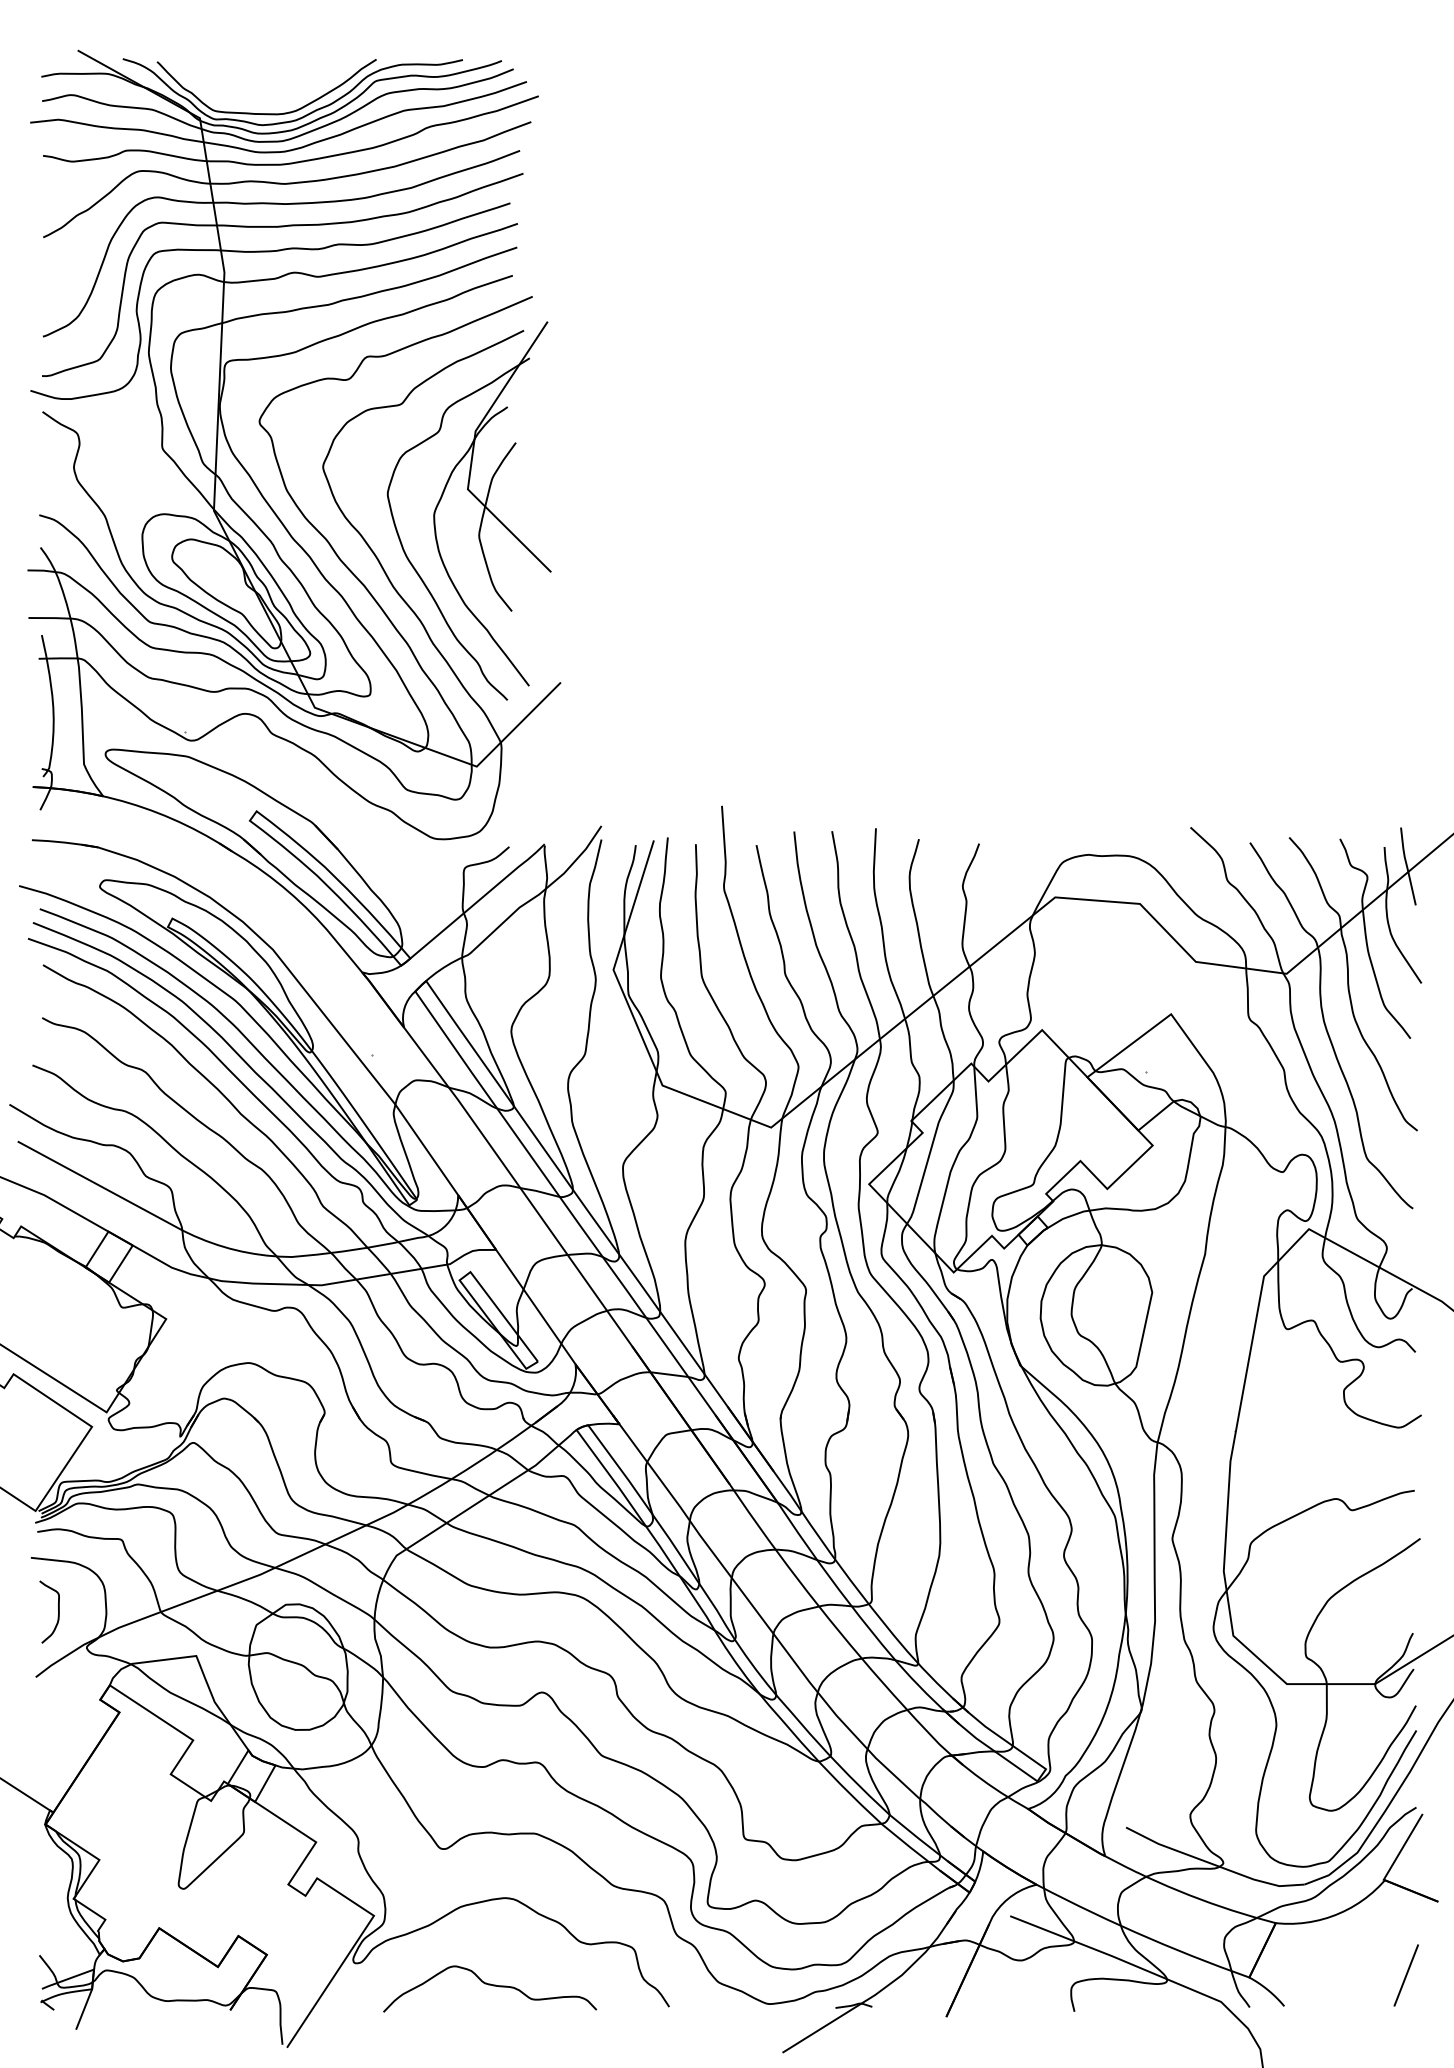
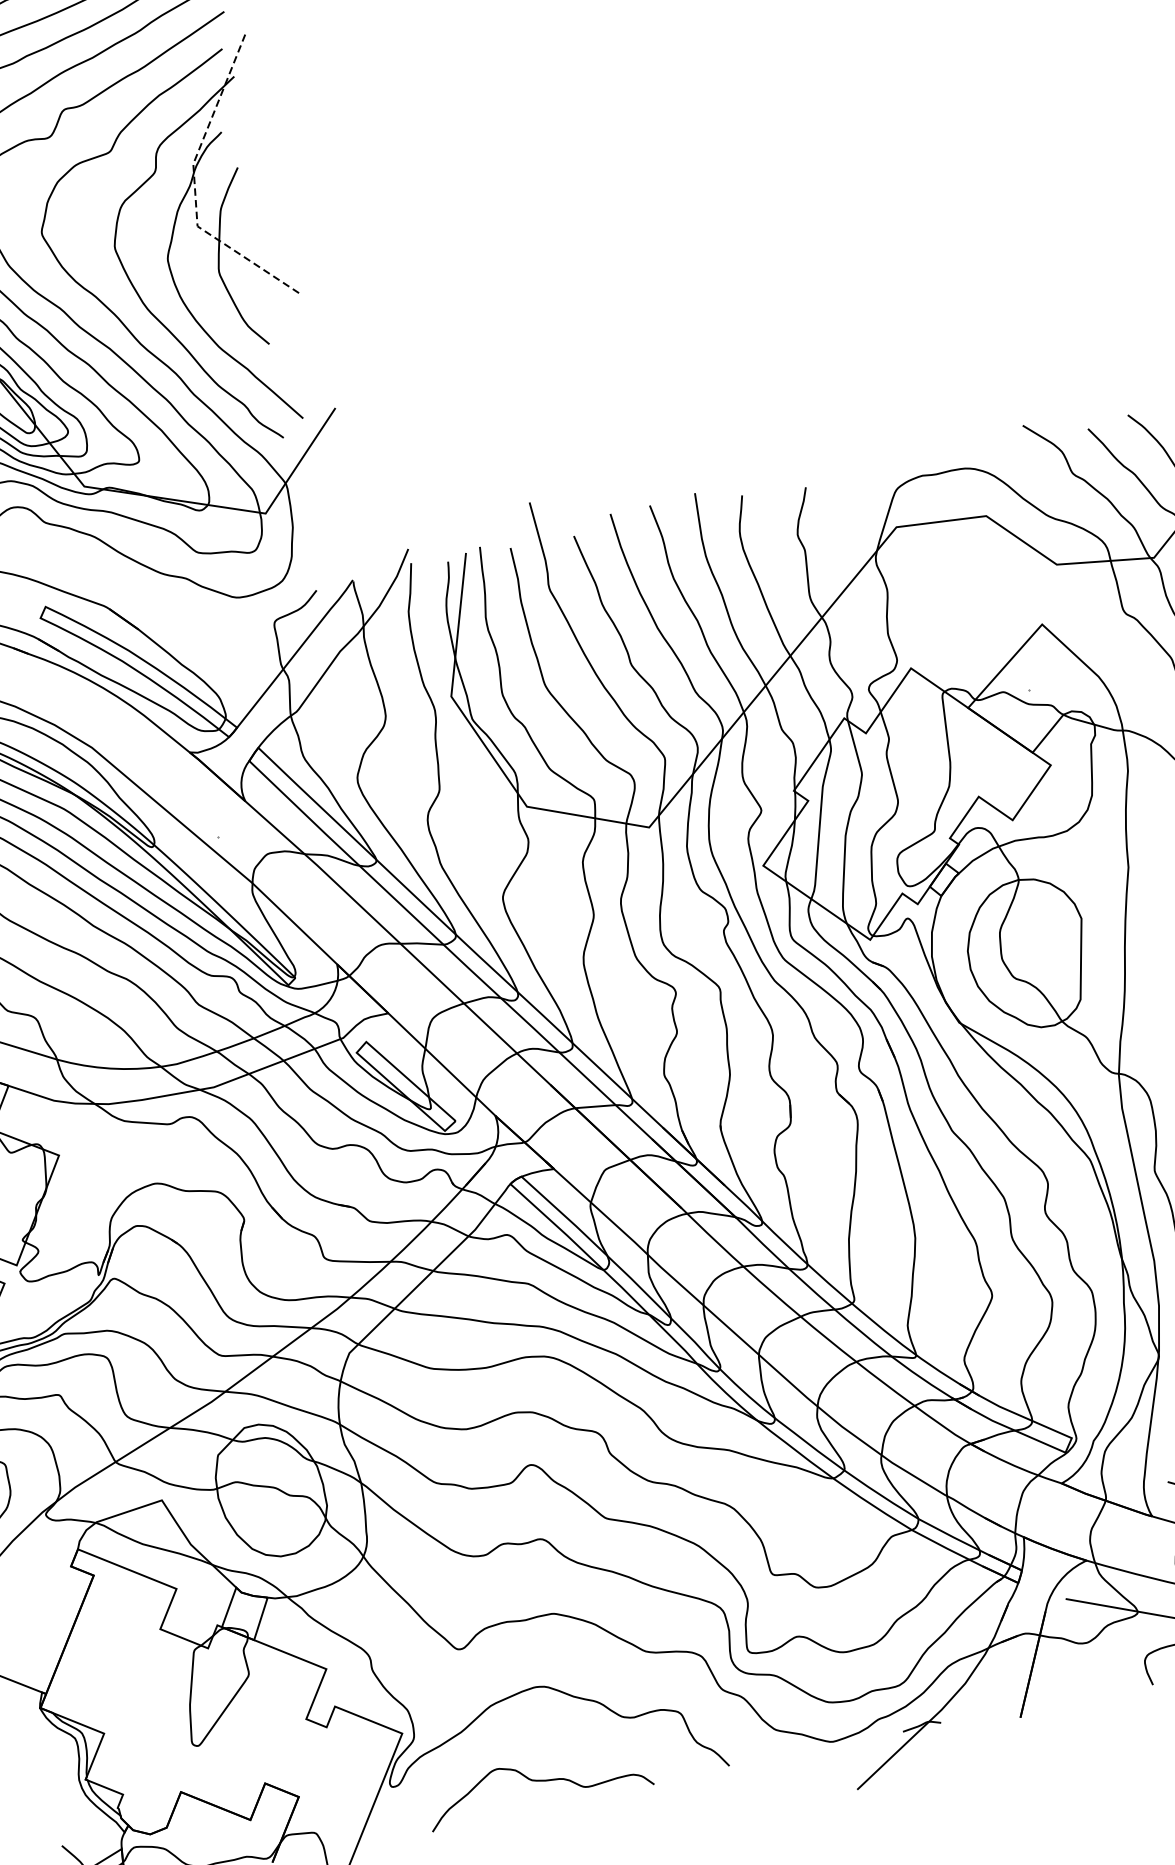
line: (472, 453) -> (194, 188), solid -> dashed

